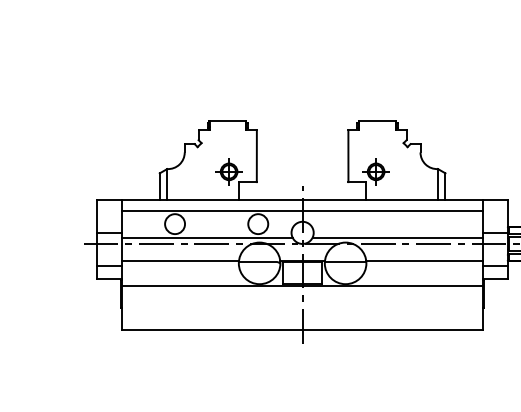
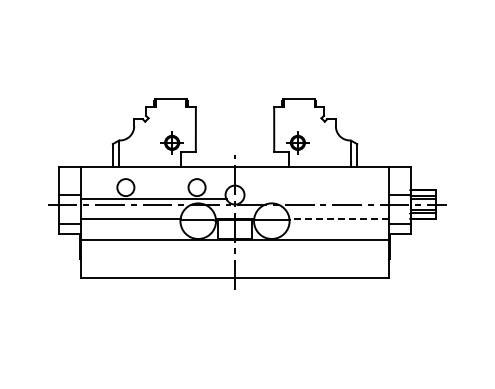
line: (301, 211) -> (234, 176), removed
line: (397, 238) -> (316, 199), removed
line: (424, 260) -> (339, 218), solid -> dashed

